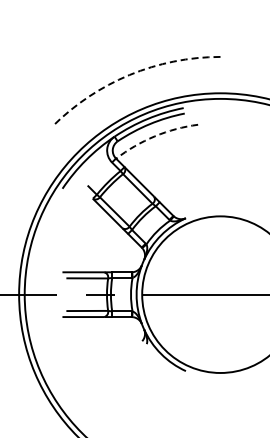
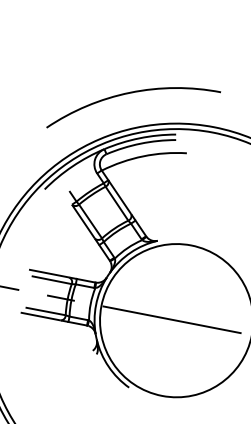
arc: (129, 75) -> (130, 93), dashed -> solid
arc: (154, 136) -> (142, 156), dashed -> solid

